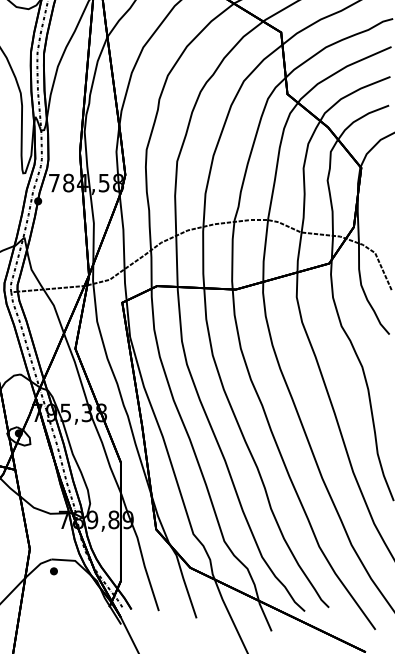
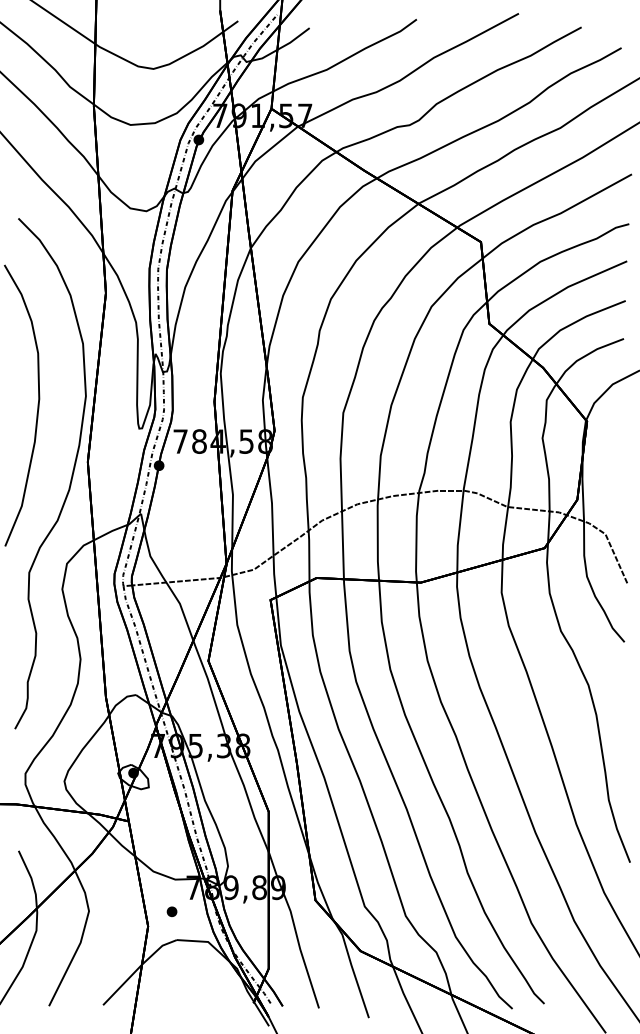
part: (53, 571) -> (171, 911), moved

